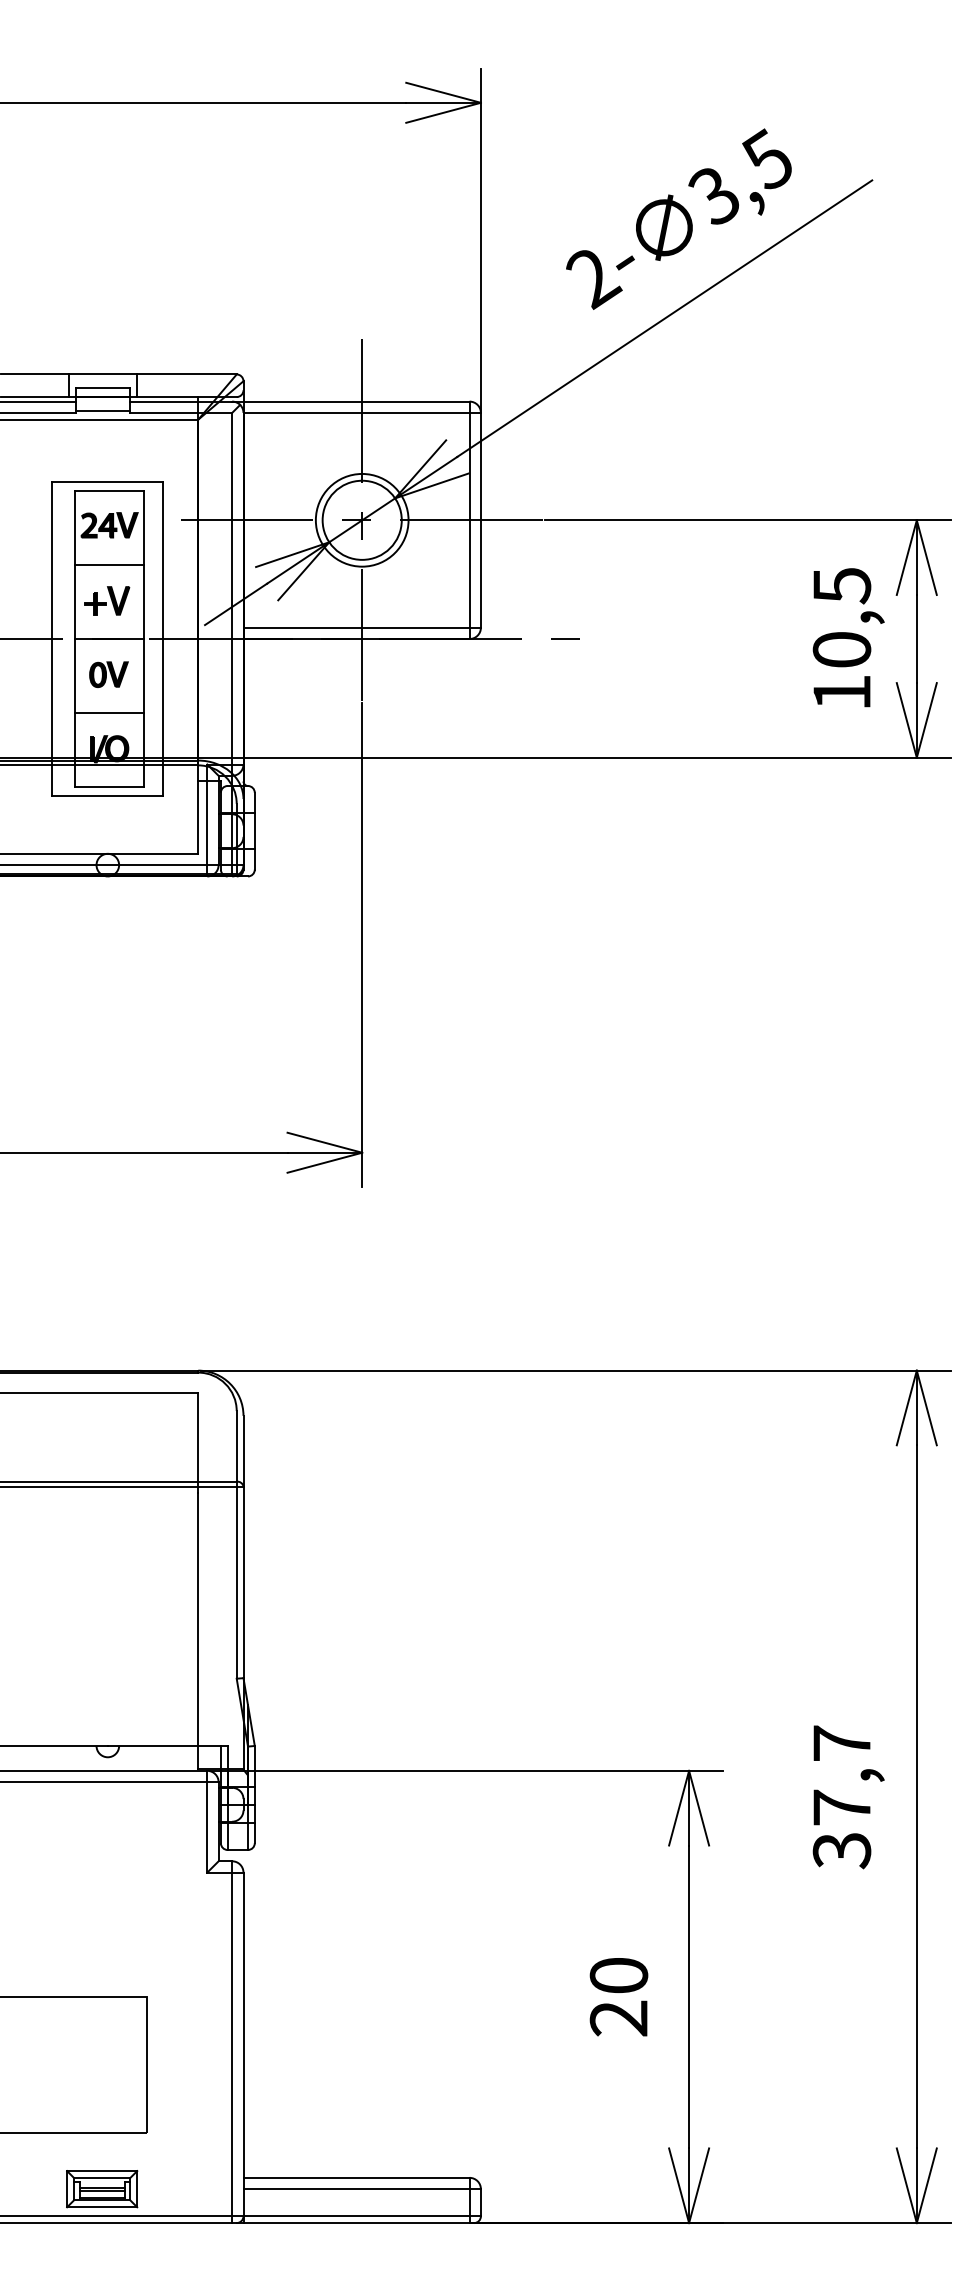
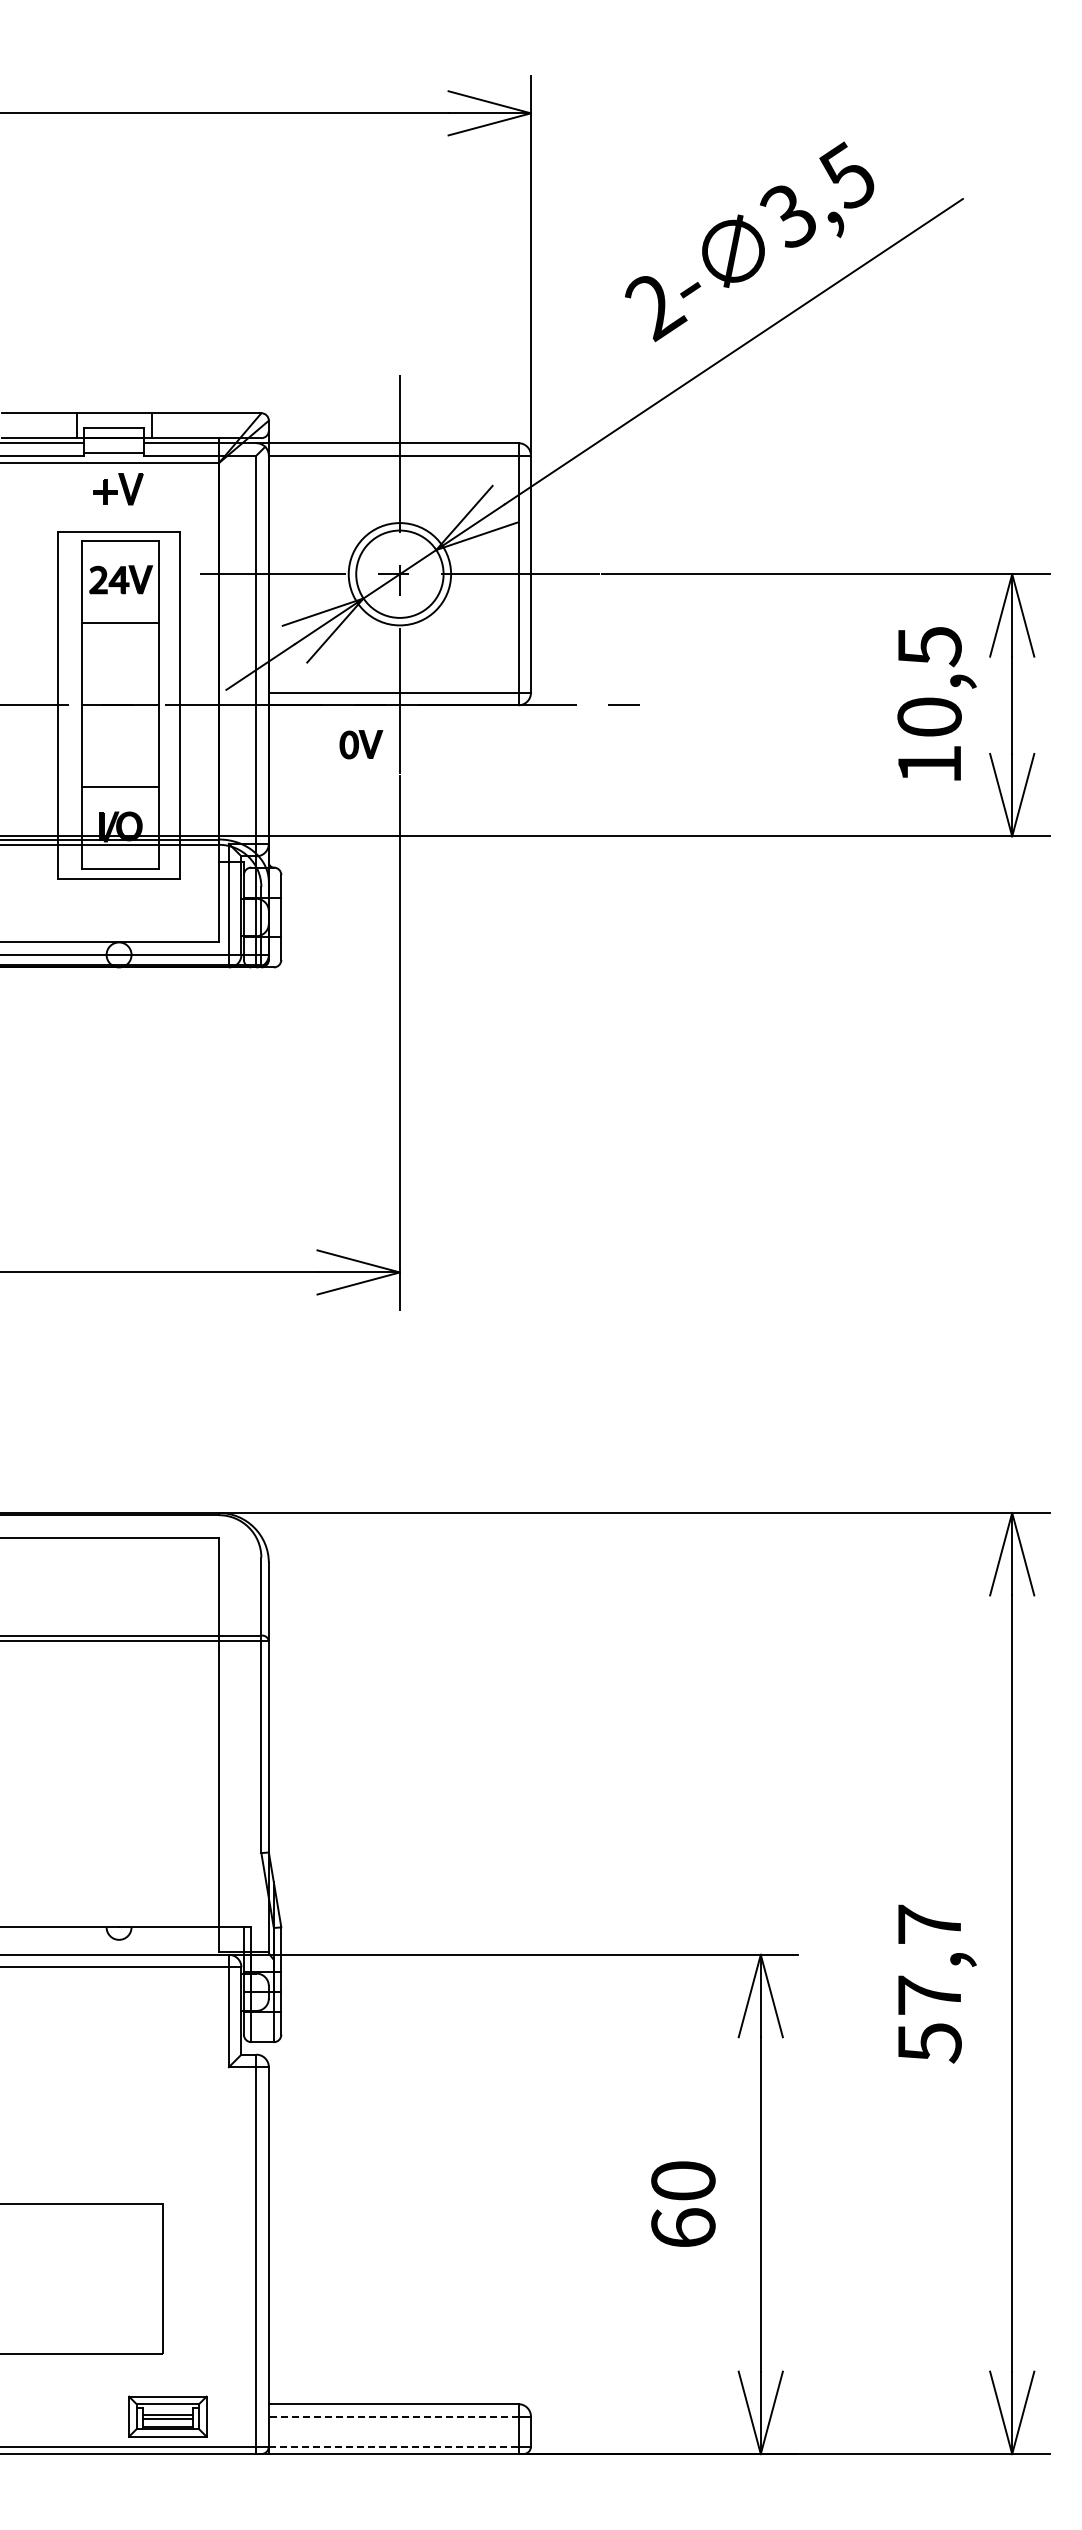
part: (107, 601) -> (118, 489), moved
part: (109, 674) -> (361, 744), moved
text: (841, 1851) -> (929, 2043), 37,7 -> 57,7
text: (619, 2018) -> (683, 2228), 20 -> 60
part: (101, 2189) -> (167, 2416), moved
line: (356, 2189) -> (393, 2416), solid -> dashed
line: (356, 2216) -> (393, 2446), solid -> dashed

